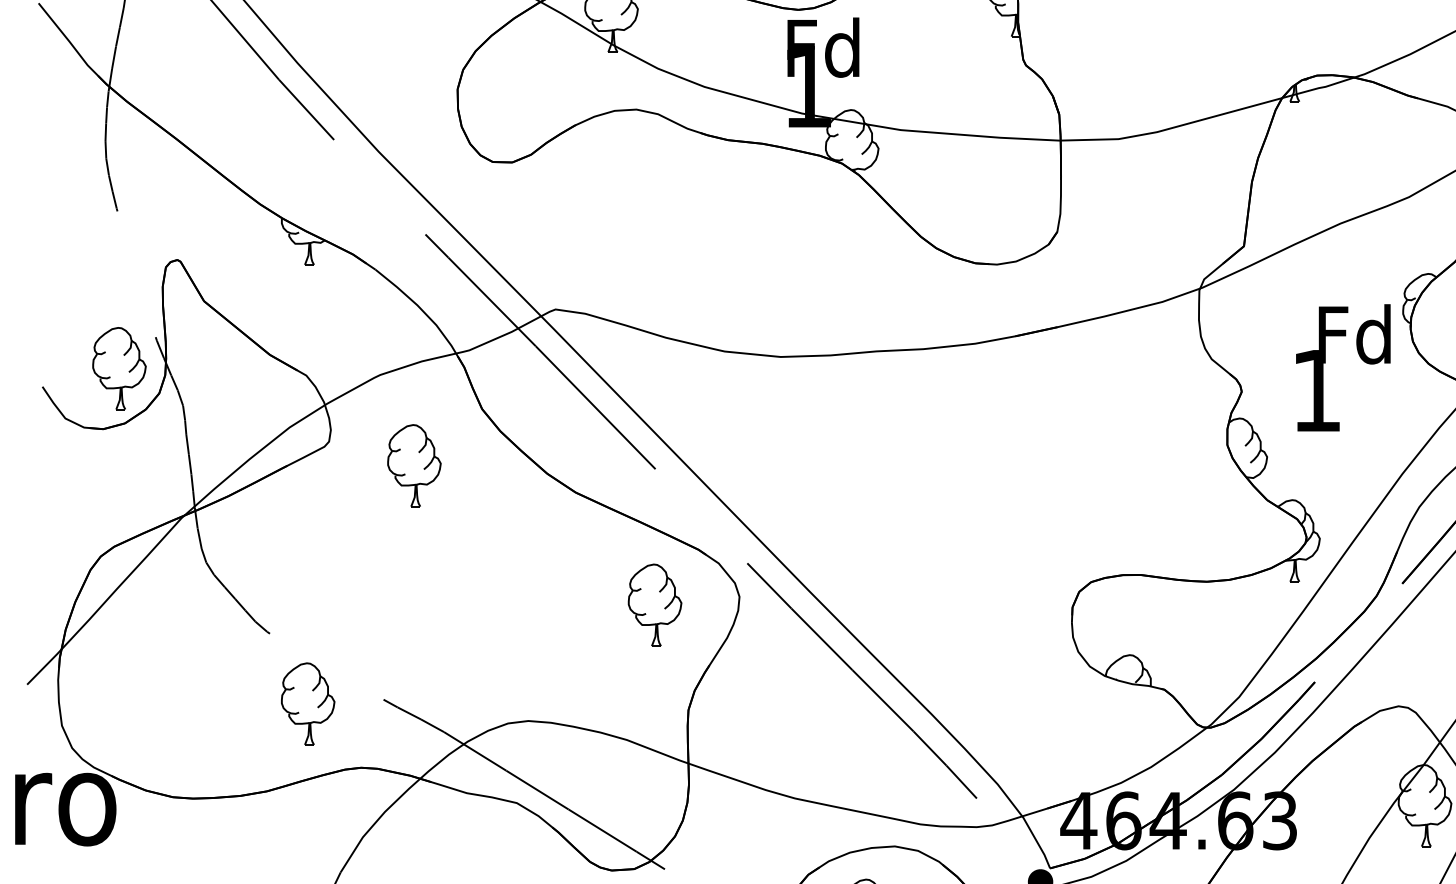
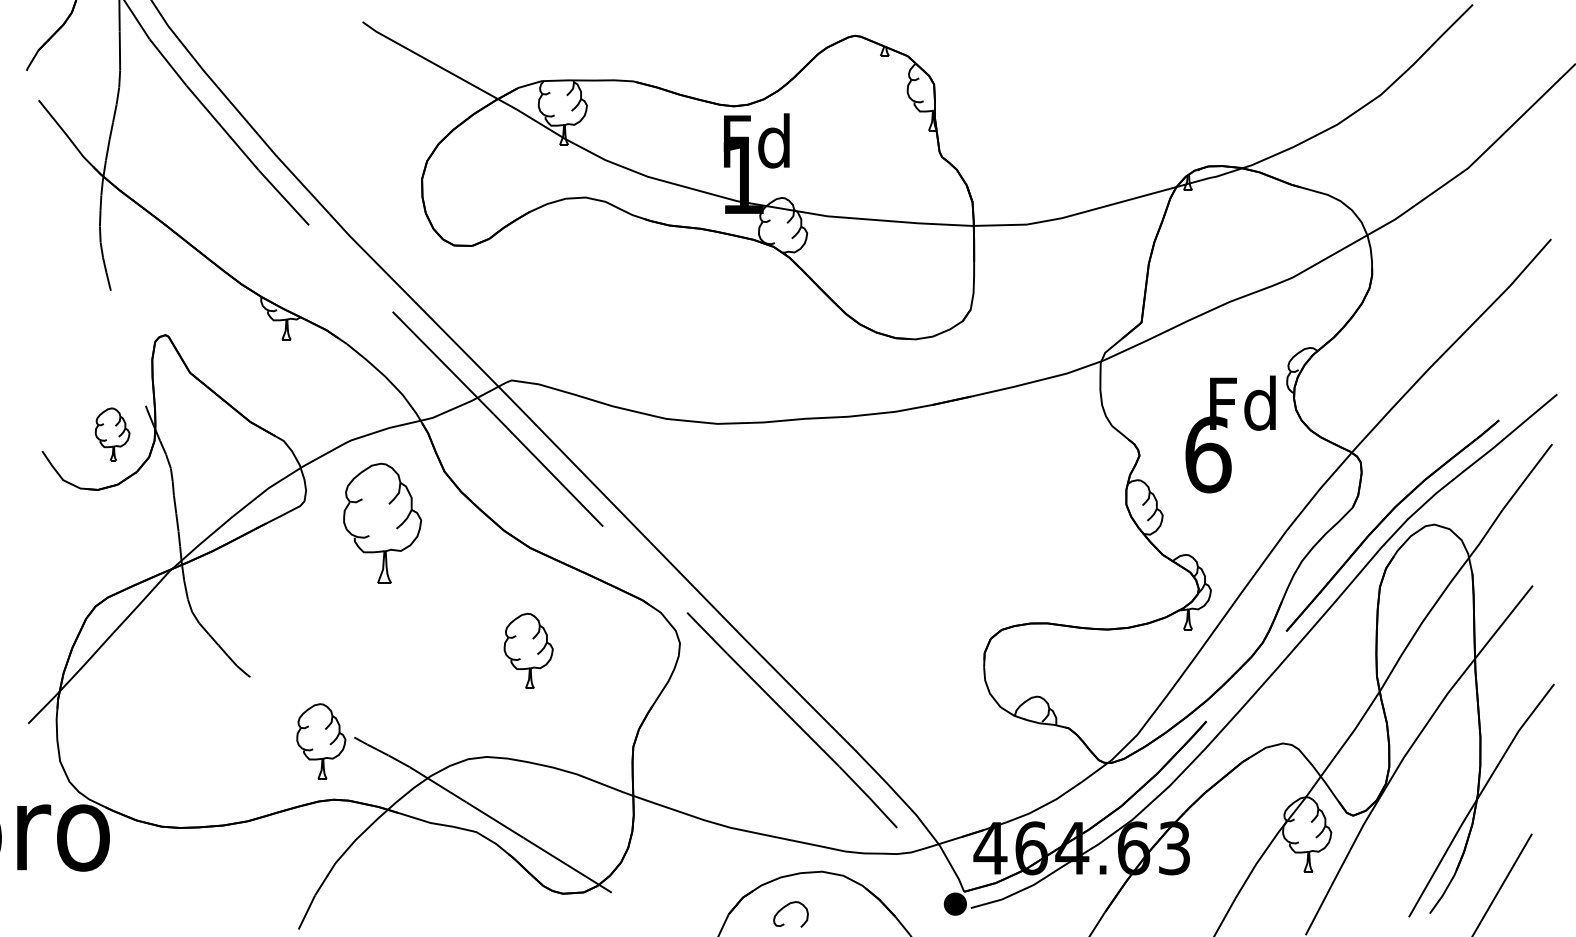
part: (119, 368) -> (112, 434), size x0.7
text: (1317, 390) -> (1208, 454), 1 -> 6
part: (414, 465) -> (382, 523), size x1.6
part: (654, 604) -> (528, 650), moved
part: (308, 704) -> (321, 741), moved

